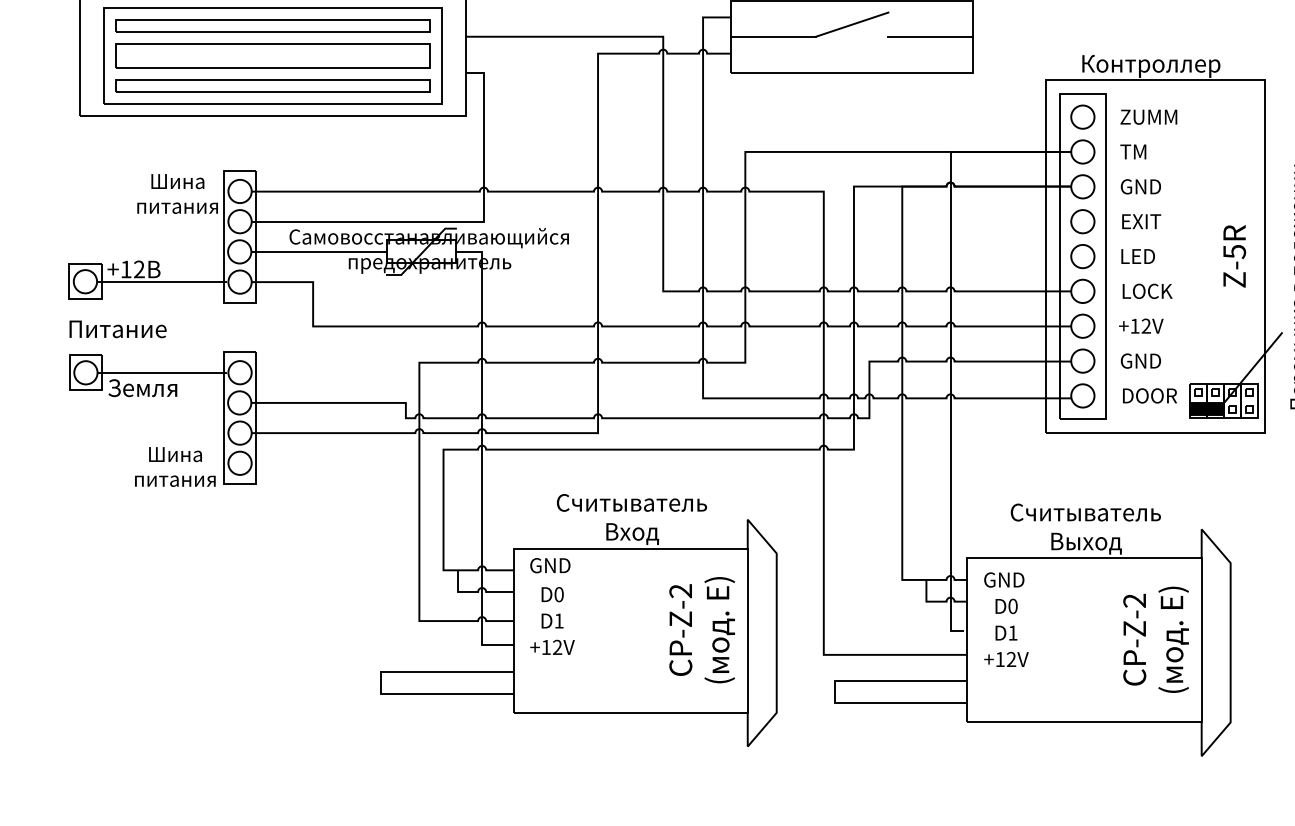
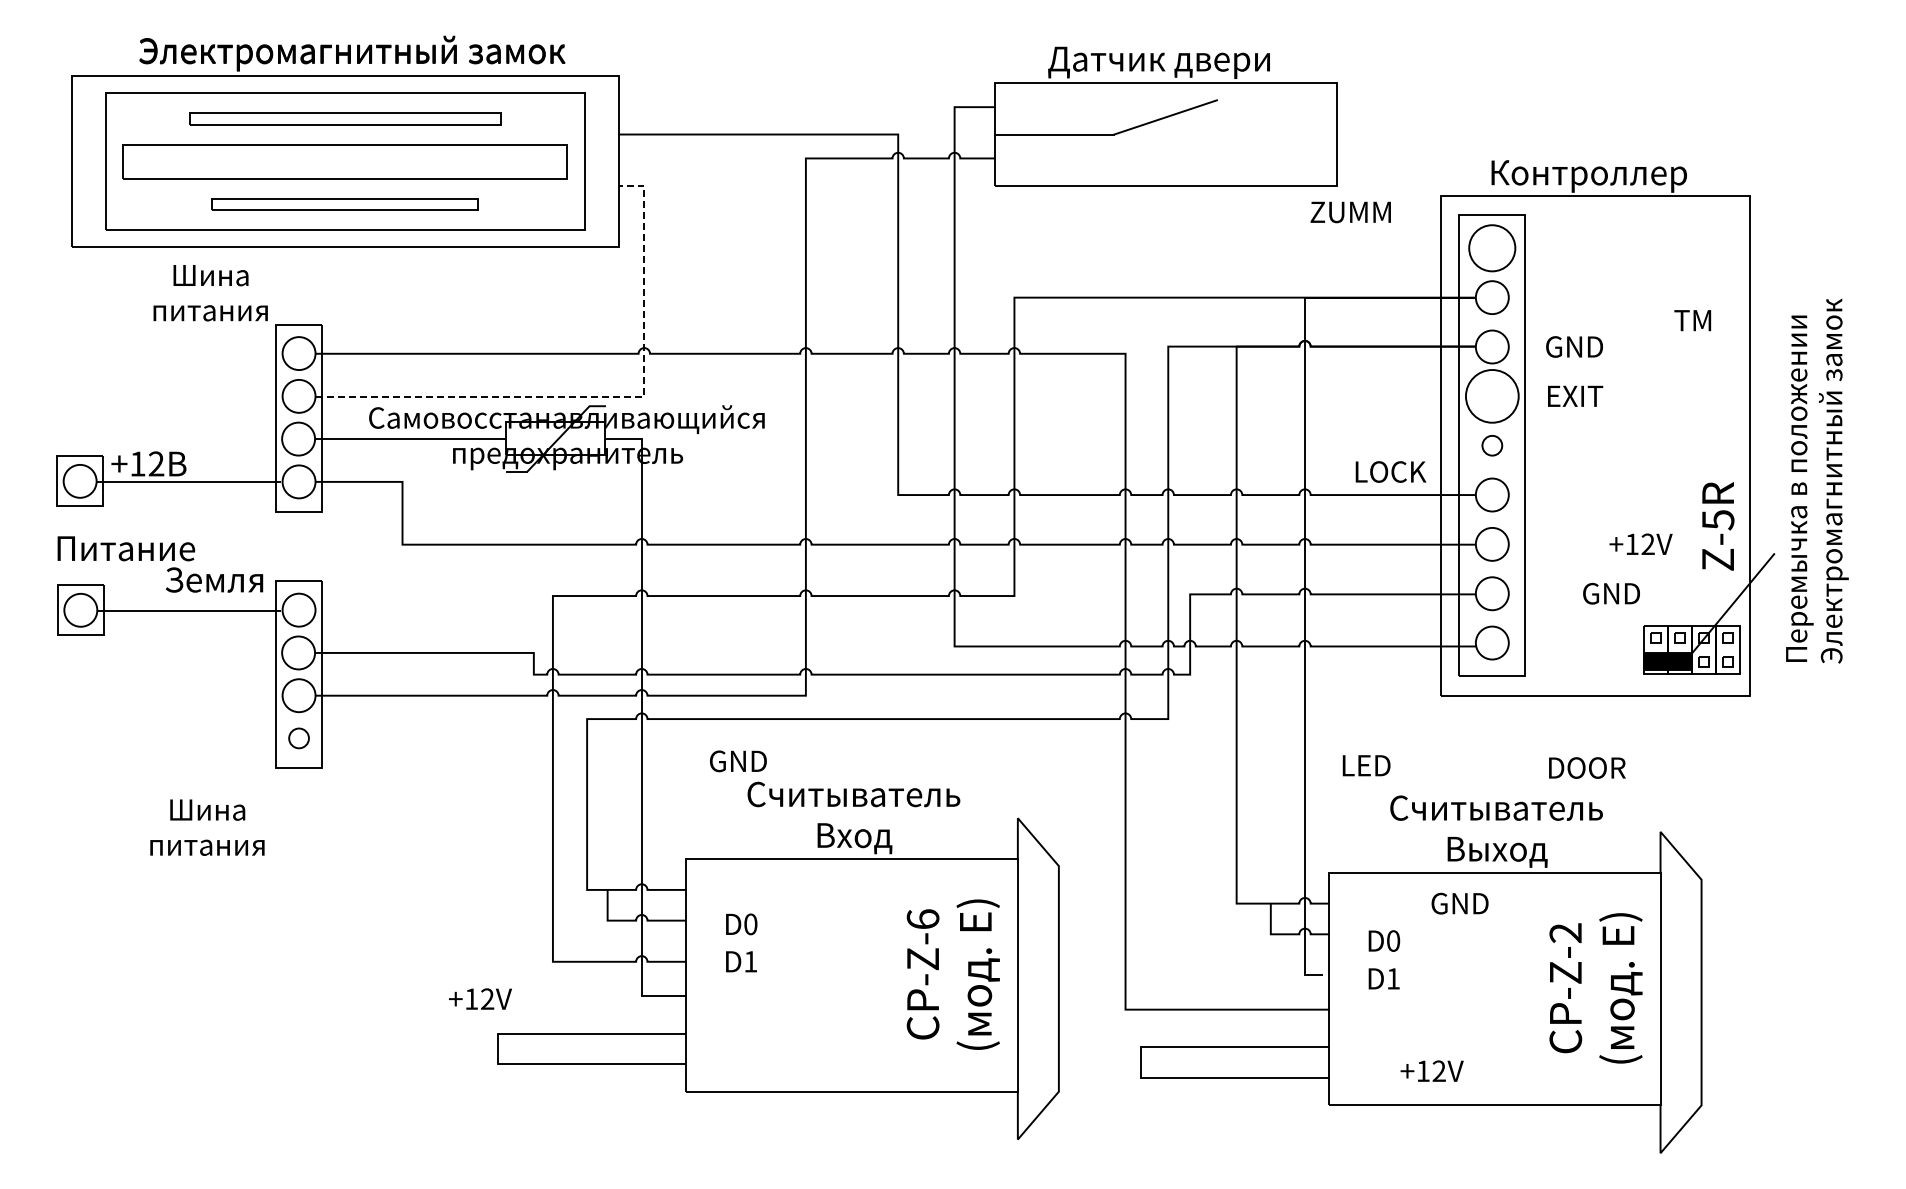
part: (272, 26) -> (344, 119), size x0.7
line: (930, 36) -> (1276, 134), removed
part: (272, 86) -> (344, 204), size x0.6
circle: (1082, 117) -> (1492, 248), size x1.4
text: (1148, 117) -> (1350, 212), moved
text: (1133, 151) -> (1692, 320), moved
text: (177, 194) -> (210, 293), moved
line: (452, 221) -> (599, 396), solid -> dashed
circle: (1082, 221) -> (1491, 395), size x1.6
circle: (1082, 256) -> (1491, 445), size x0.6
text: (1138, 256) -> (1366, 765), moved
text: (1234, 256) -> (1718, 526), moved
text: (1147, 291) -> (1390, 471), moved
text: (1140, 325) -> (1640, 543), moved
text: (1140, 360) -> (1611, 593), moved
text: (142, 387) -> (214, 579), moved
text: (1150, 395) -> (1587, 767), moved
circle: (239, 462) -> (298, 737), size x0.6
text: (175, 466) -> (207, 827), moved
text: (550, 565) -> (738, 761), moved
text: (1003, 579) -> (1459, 903), moved
text: (680, 591) -> (922, 919), CP-Z-2 -> CP-Z-6
text: (552, 646) -> (480, 998), moved
text: (1006, 658) -> (1431, 1070), moved

